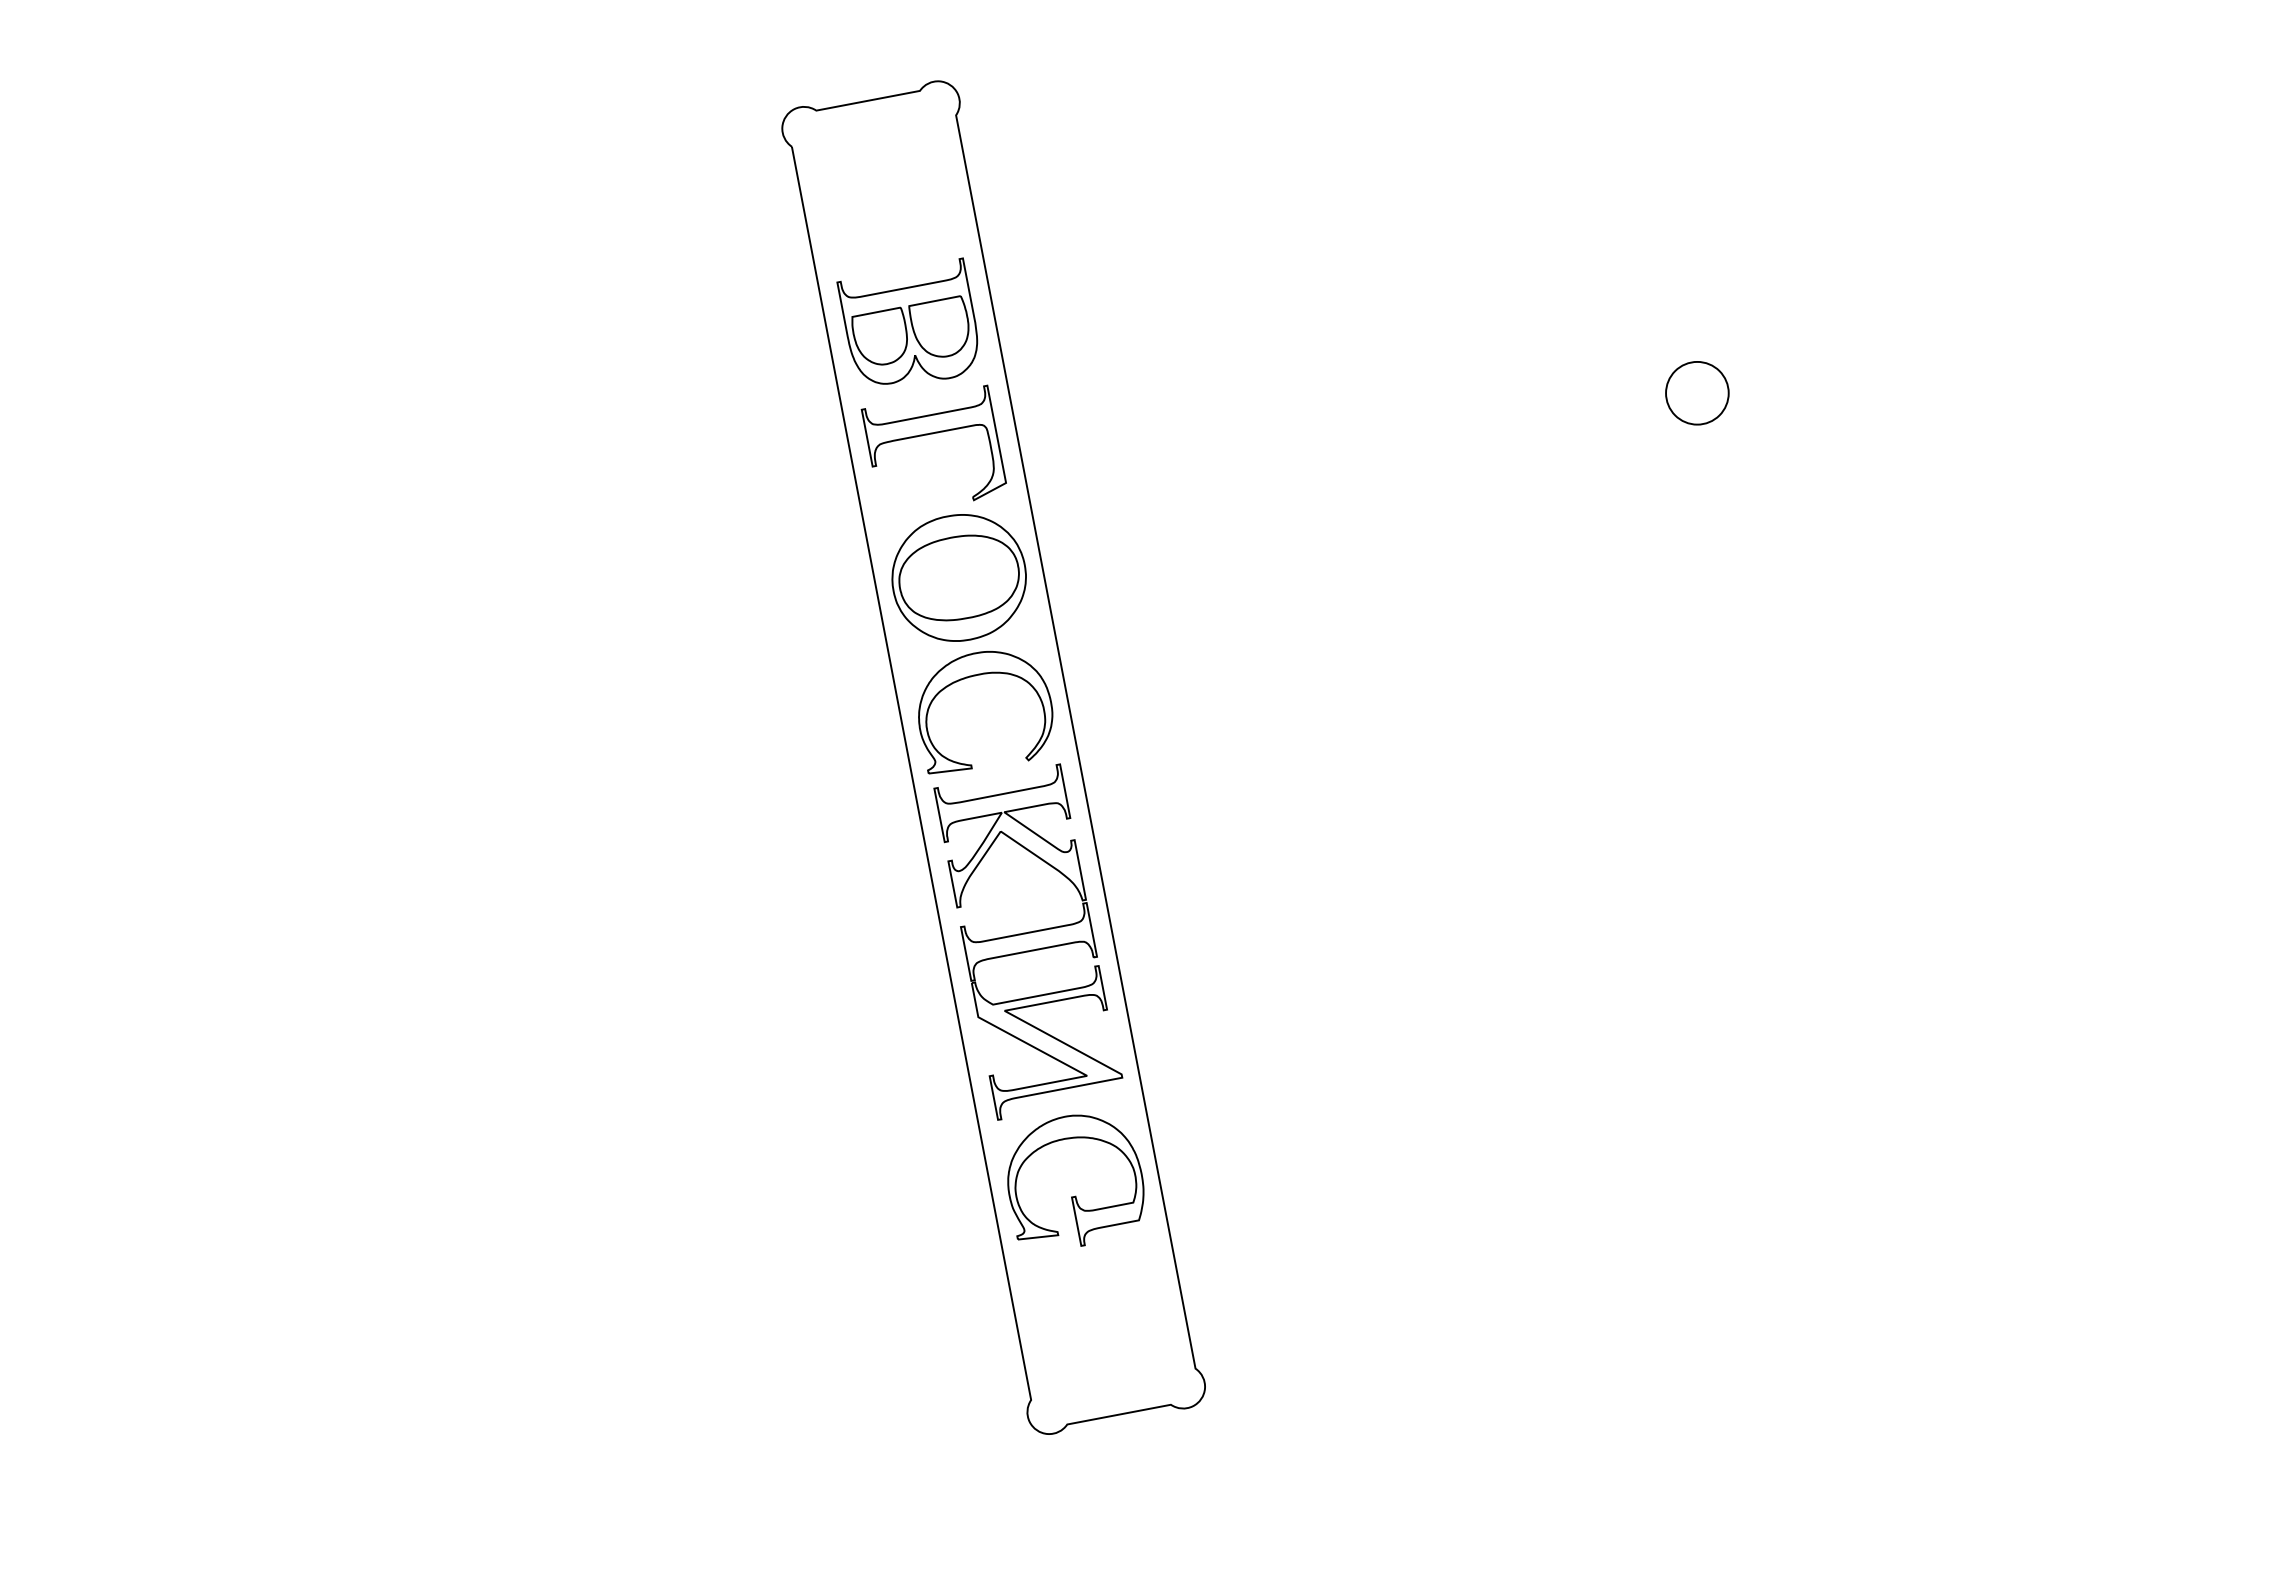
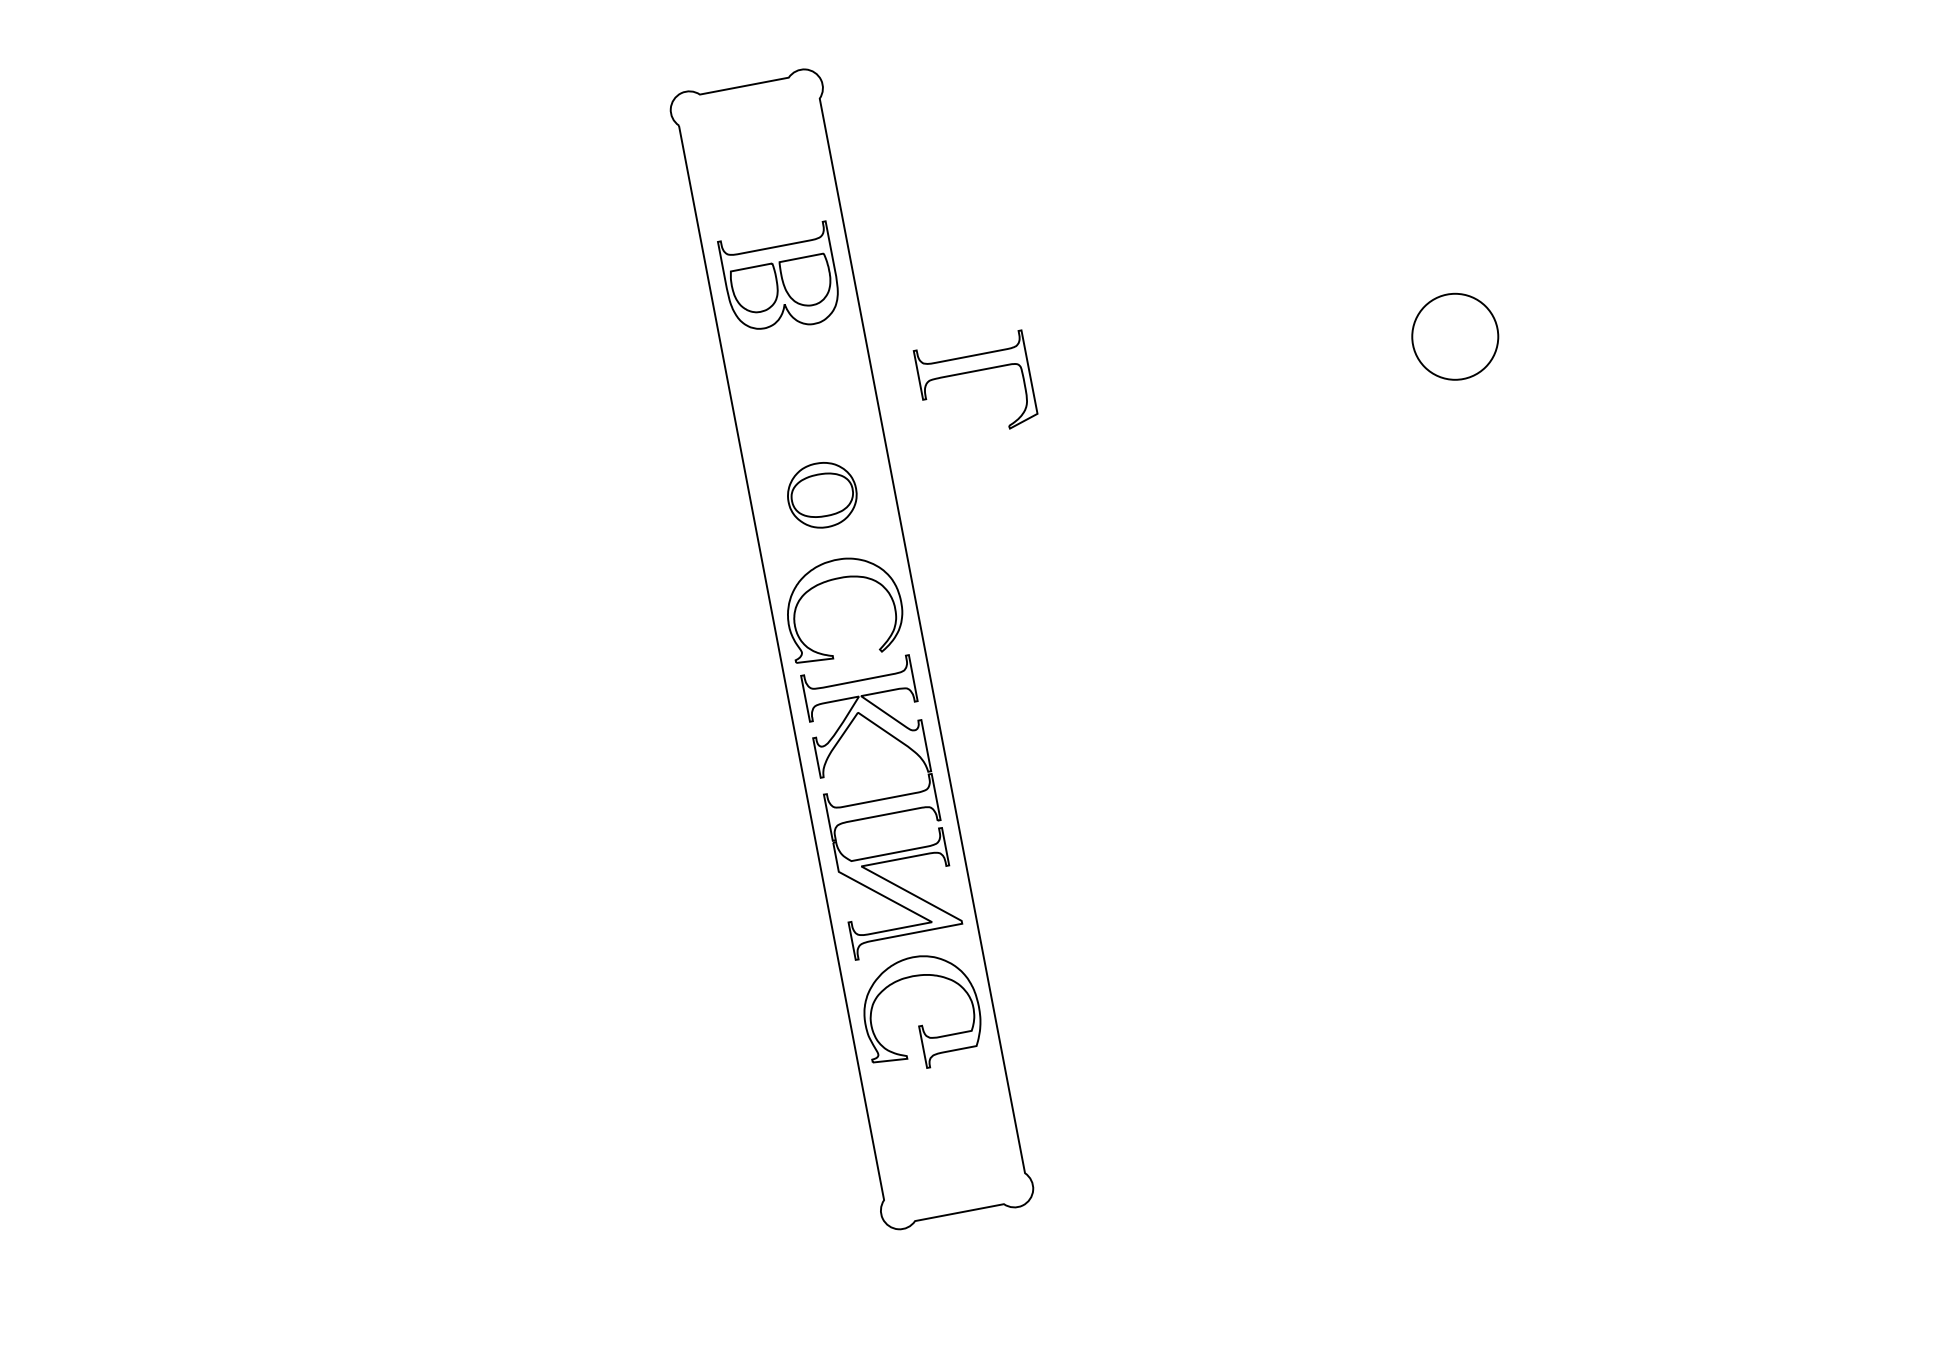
part: (1697, 393) -> (1455, 337), size x1.6
part: (932, 434) -> (974, 372), moved
part: (958, 577) -> (821, 494), size x0.6

